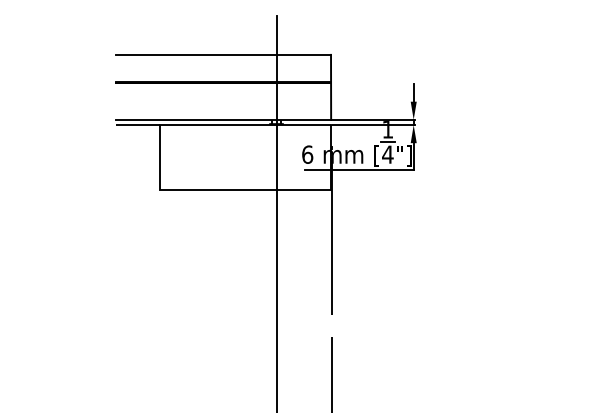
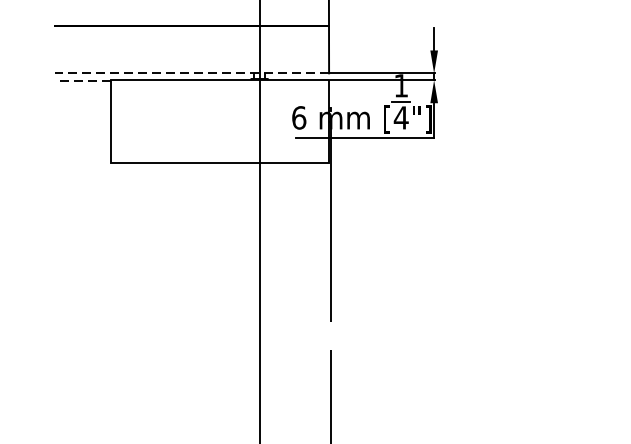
line: (223, 119) -> (192, 73), solid -> dashed
line: (137, 125) -> (82, 80), solid -> dashed

